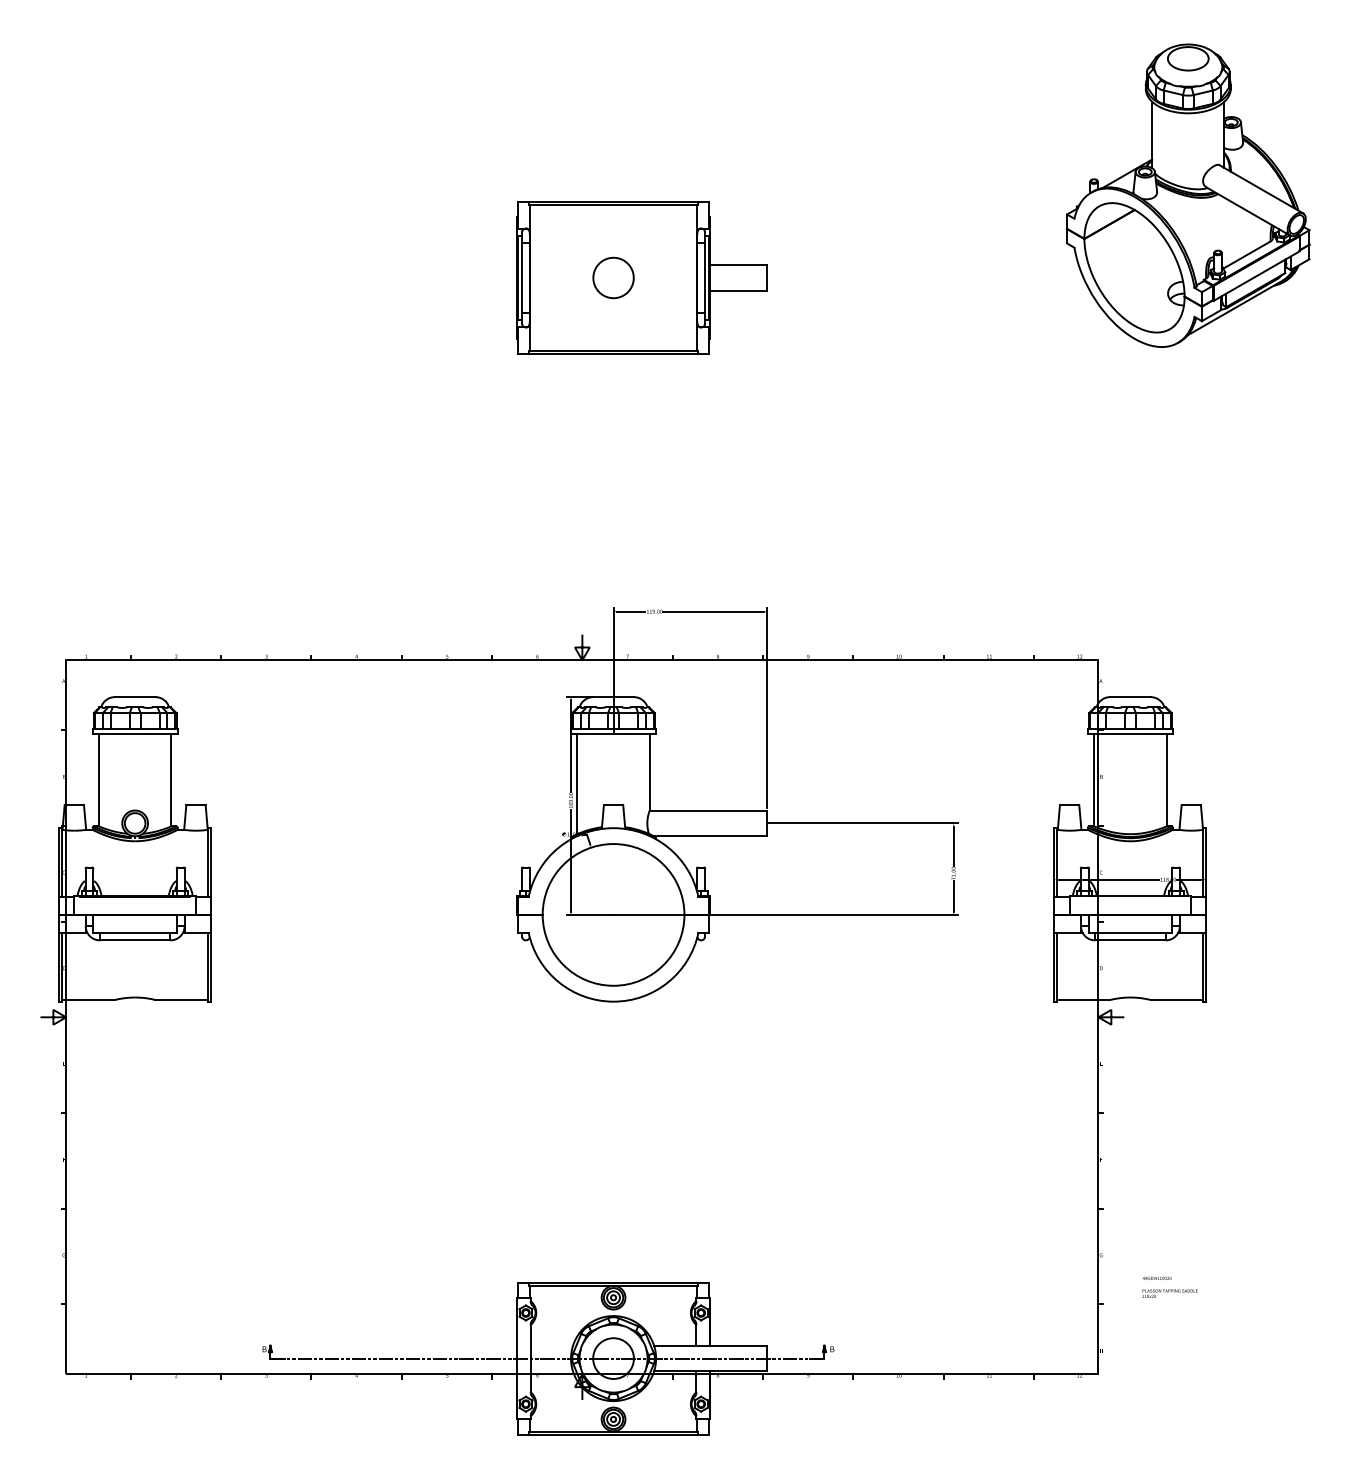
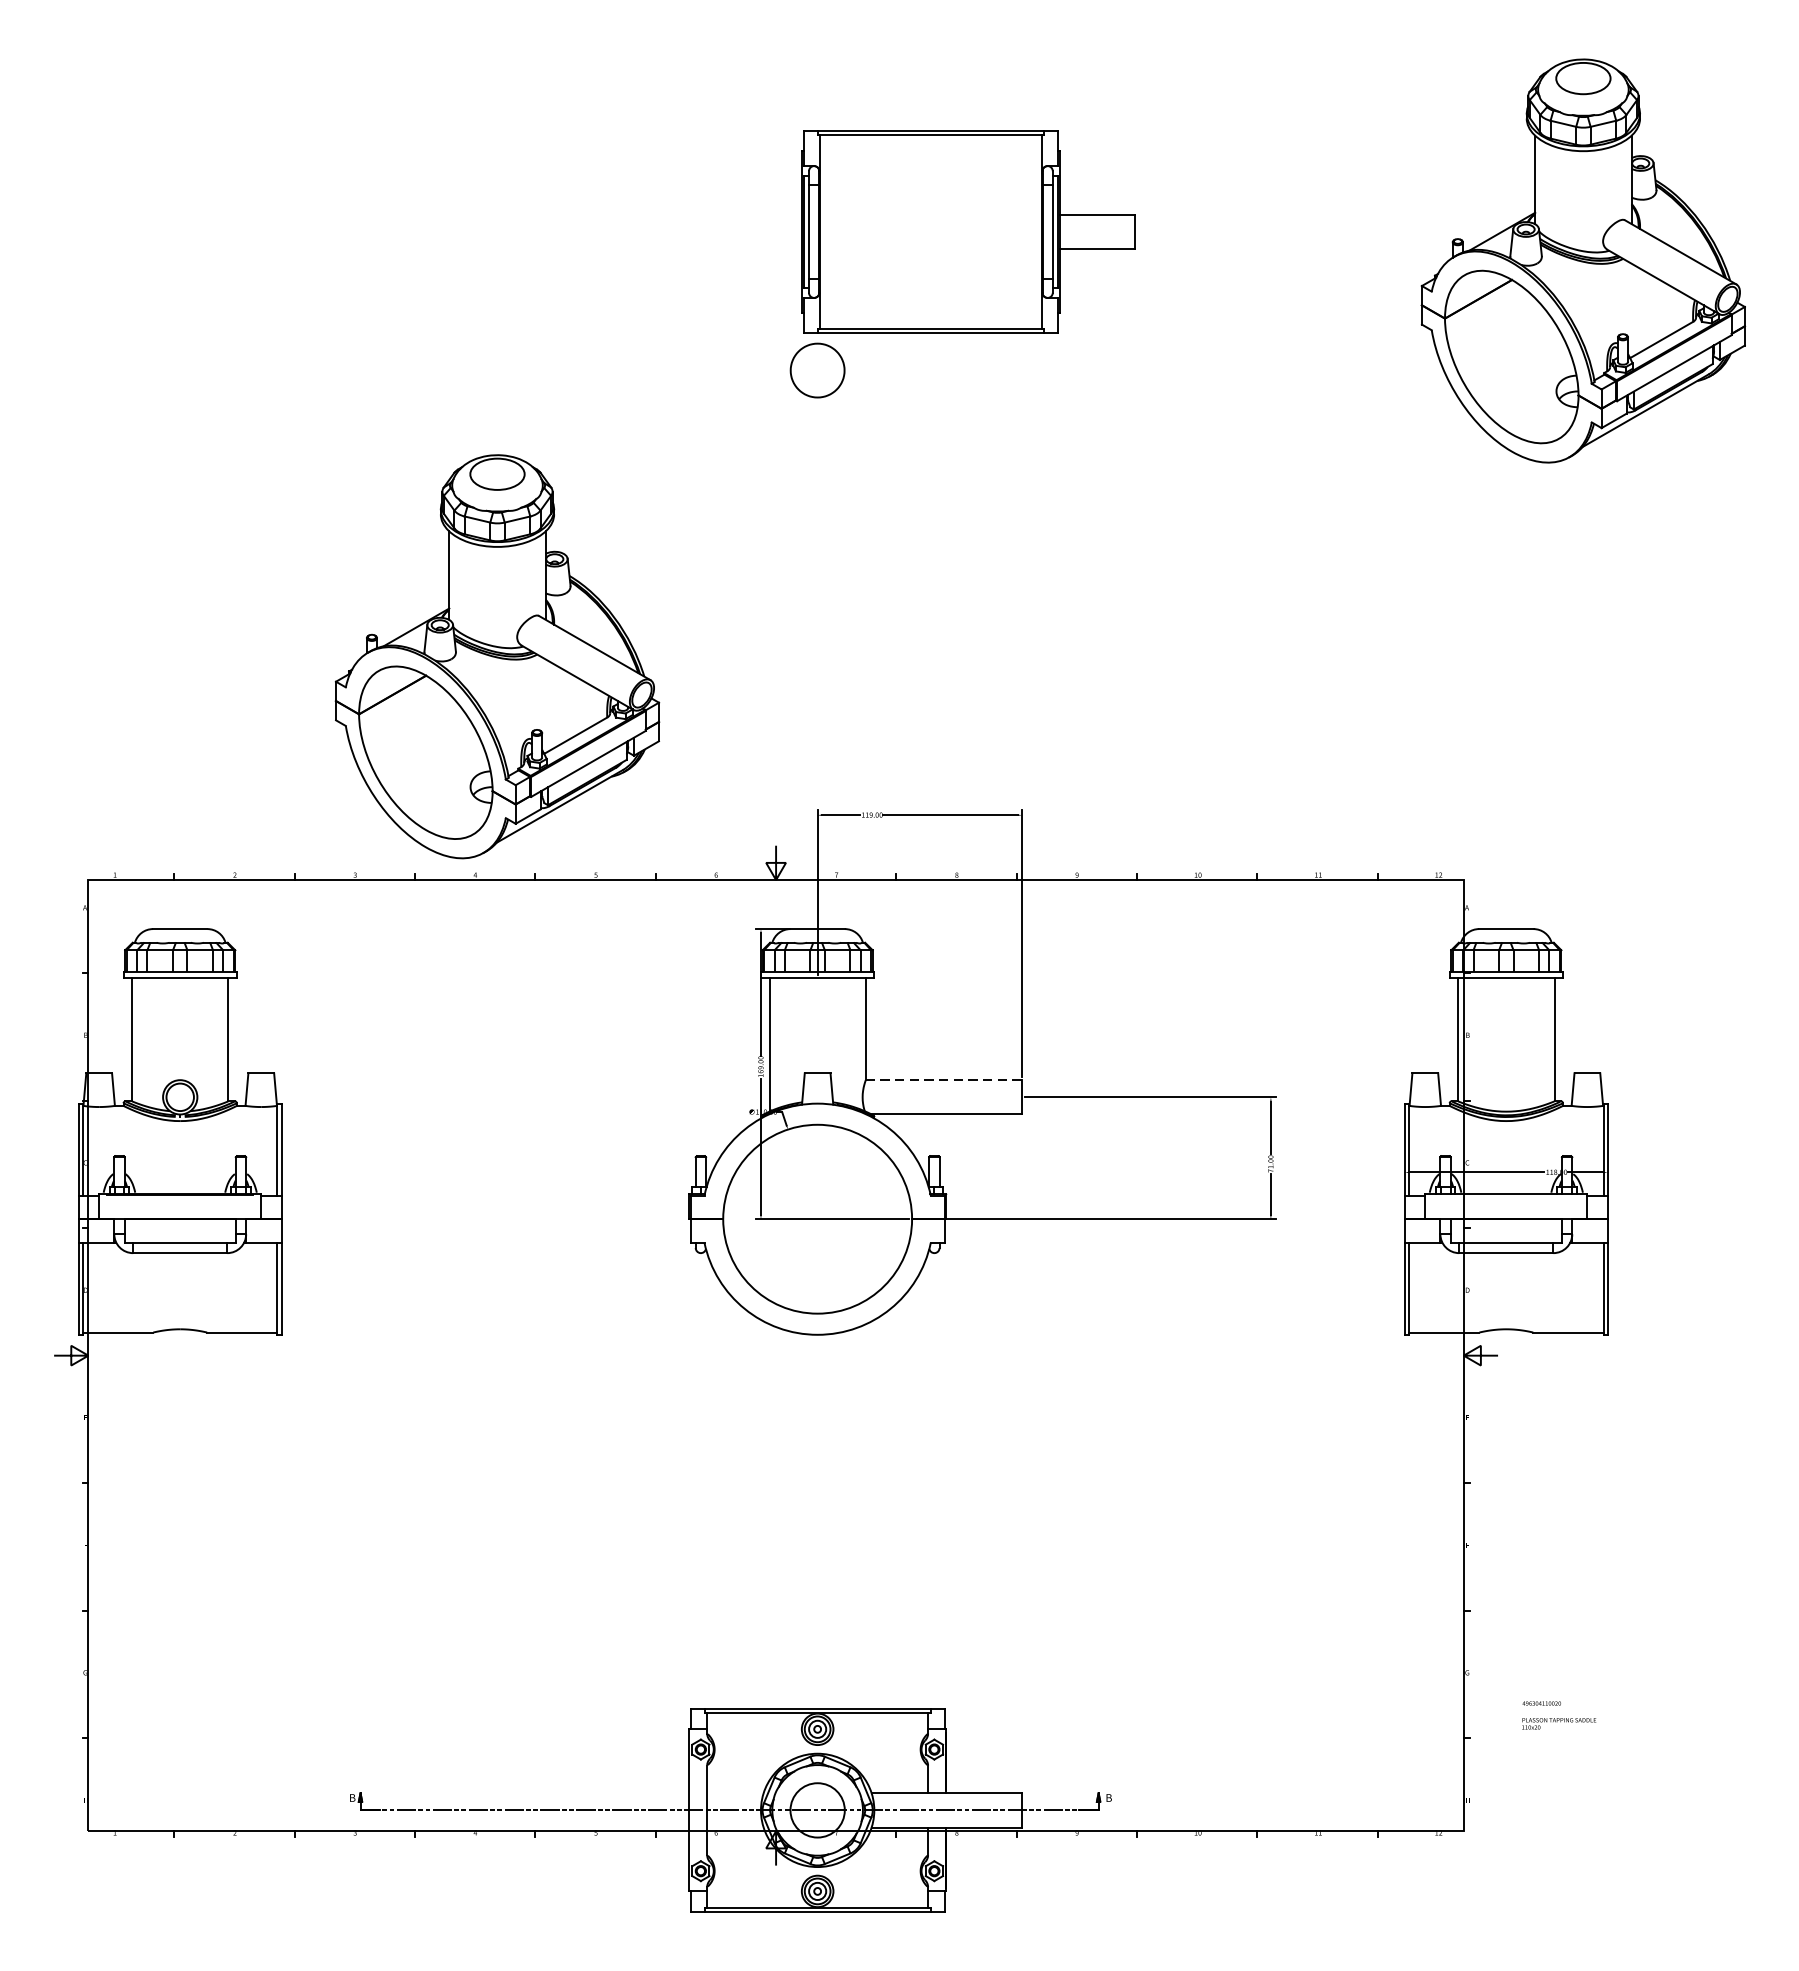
part: (641, 277) -> (968, 231), moved
part: (373, 492) -> (497, 656), added
line: (708, 810) -> (944, 1080), solid -> dashed

